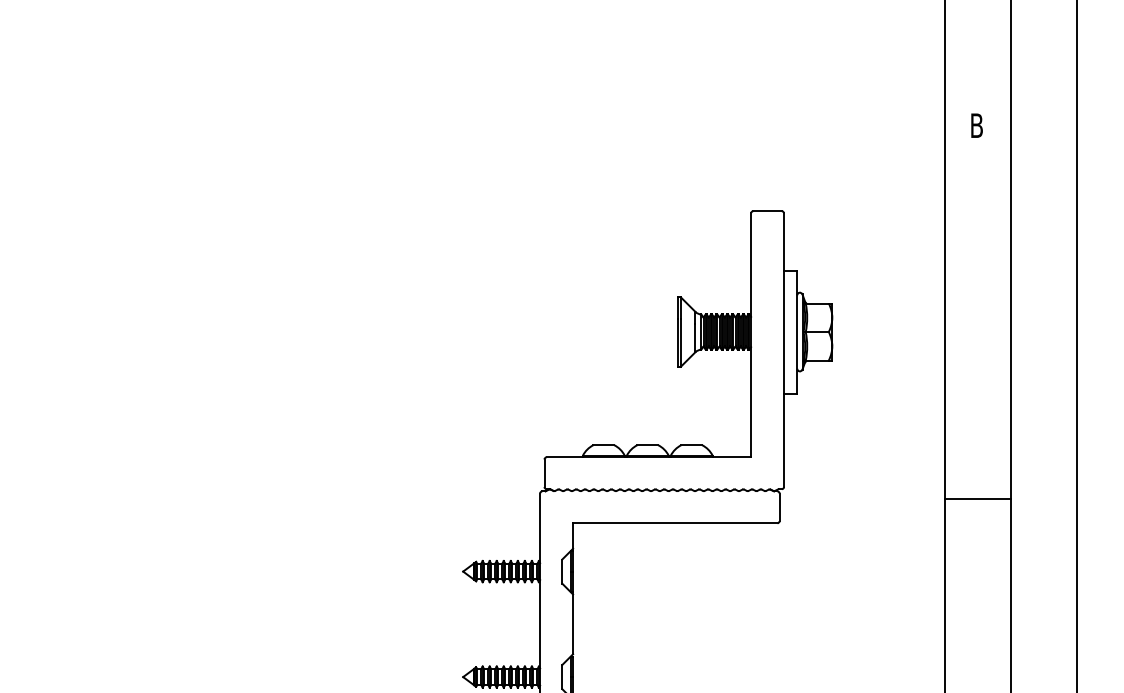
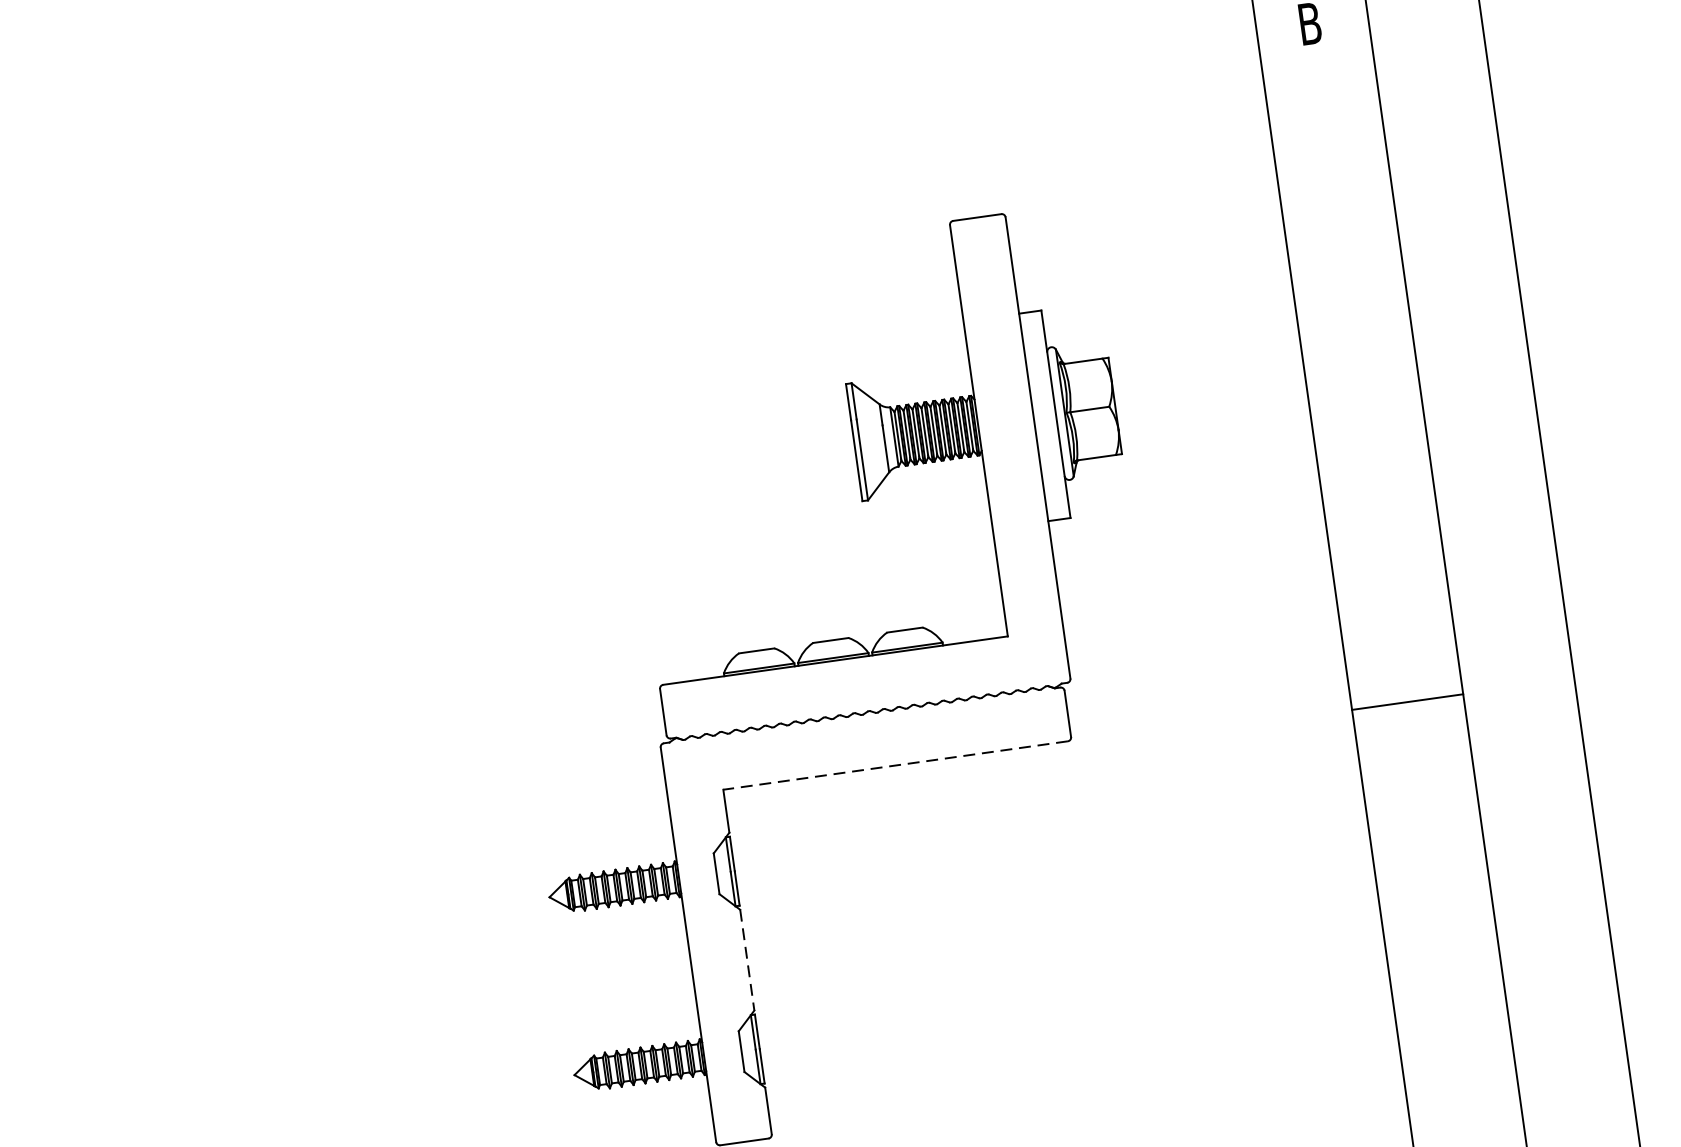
line: (978, 499) -> (1408, 702), moved
line: (674, 523) -> (894, 766), solid -> dashed
line: (573, 624) -> (748, 960), solid -> dashed

